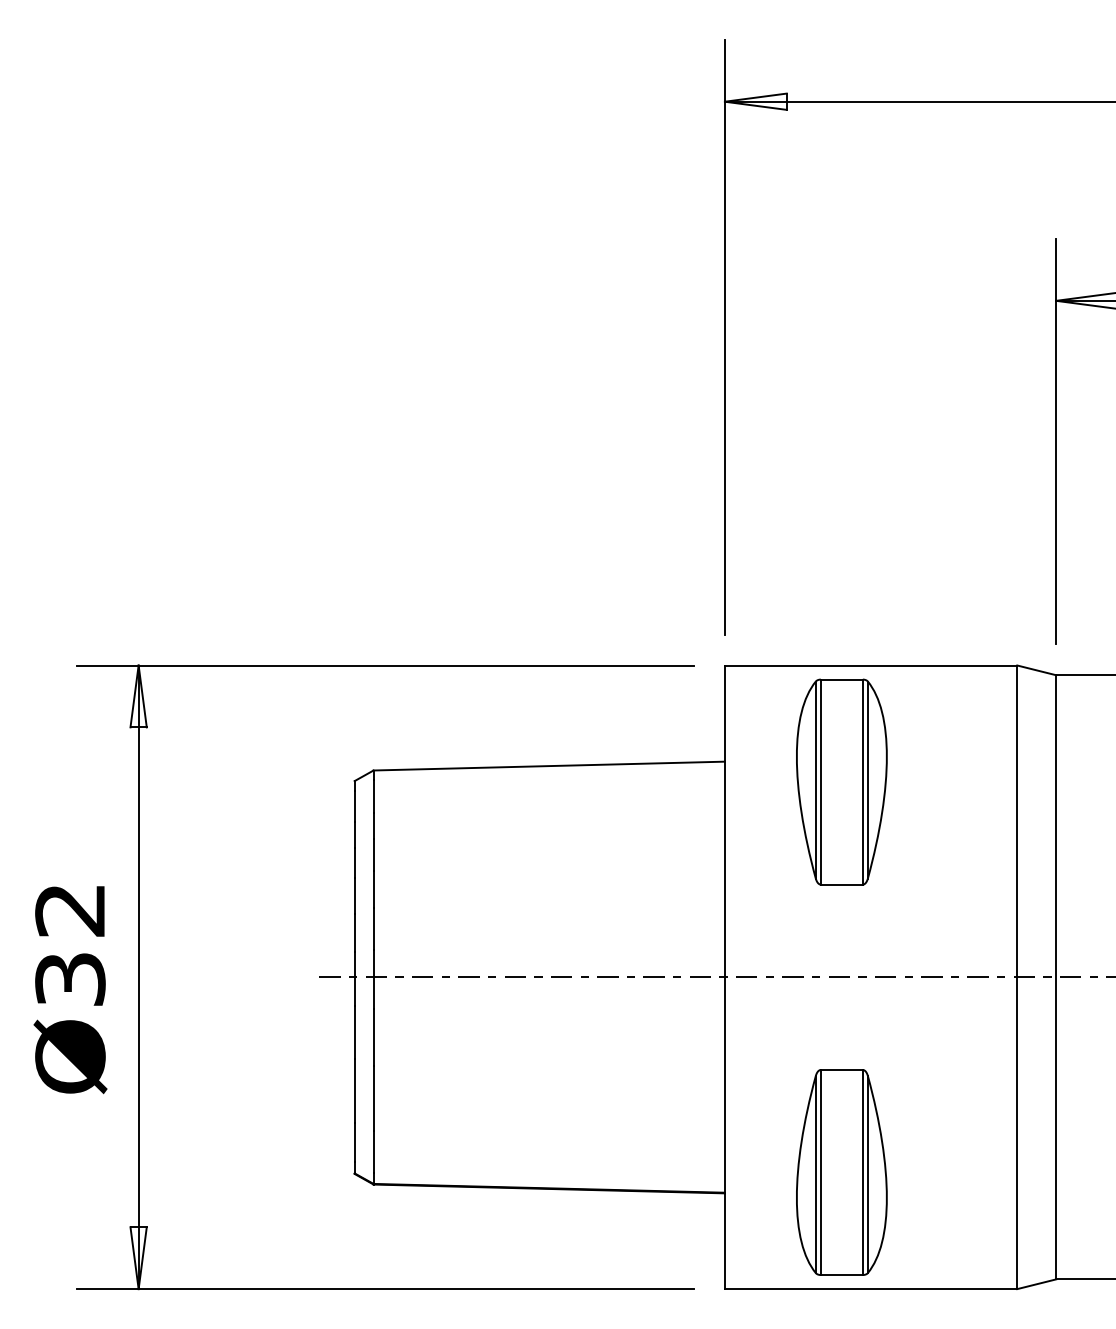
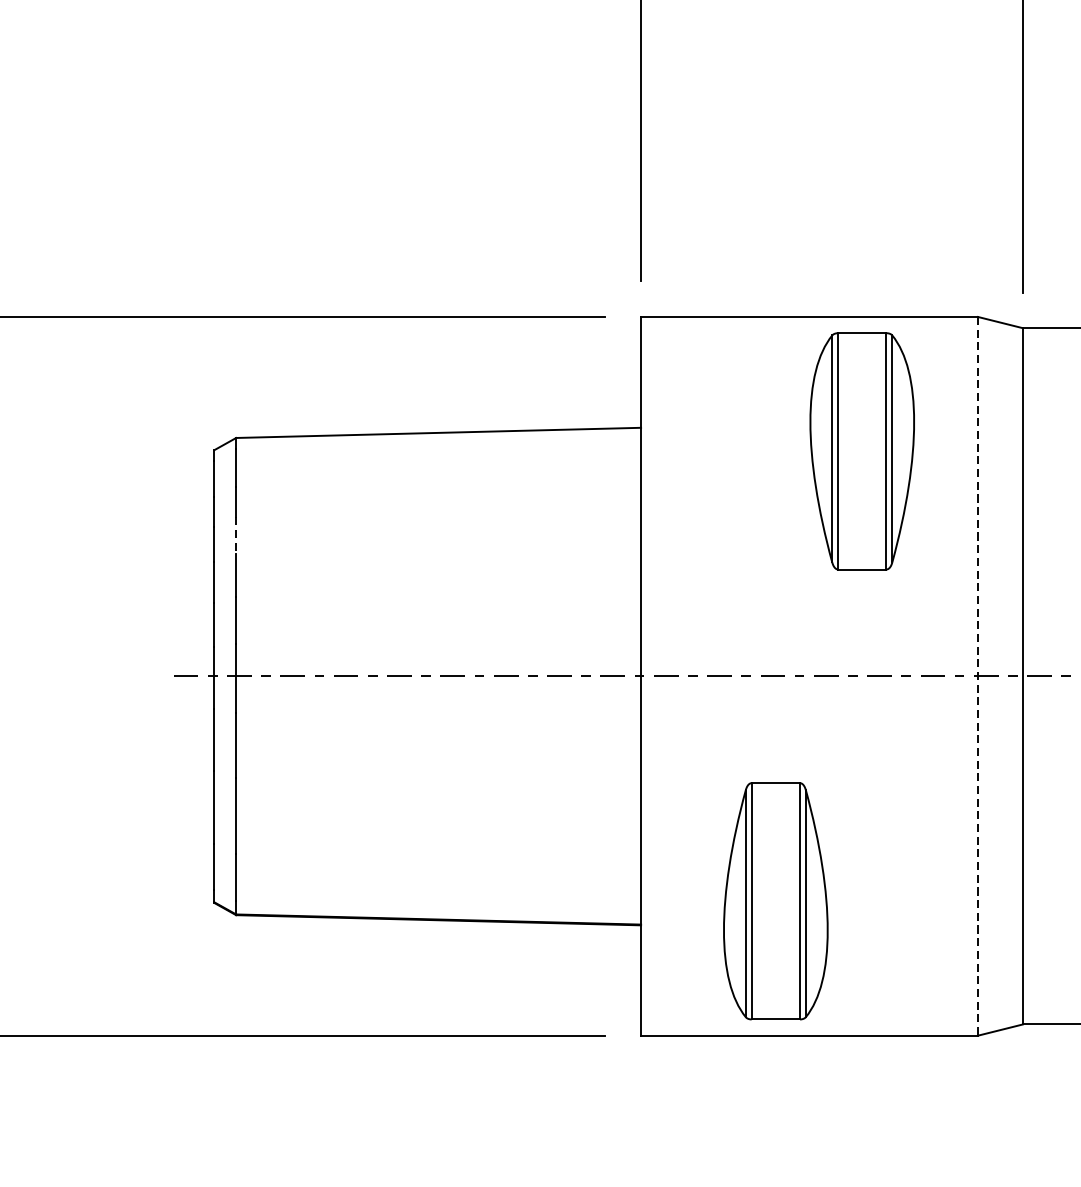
part: (841, 781) -> (861, 450), moved
line: (373, 855) -> (236, 535), solid -> dashed
line: (1017, 977) -> (978, 676), solid -> dashed

